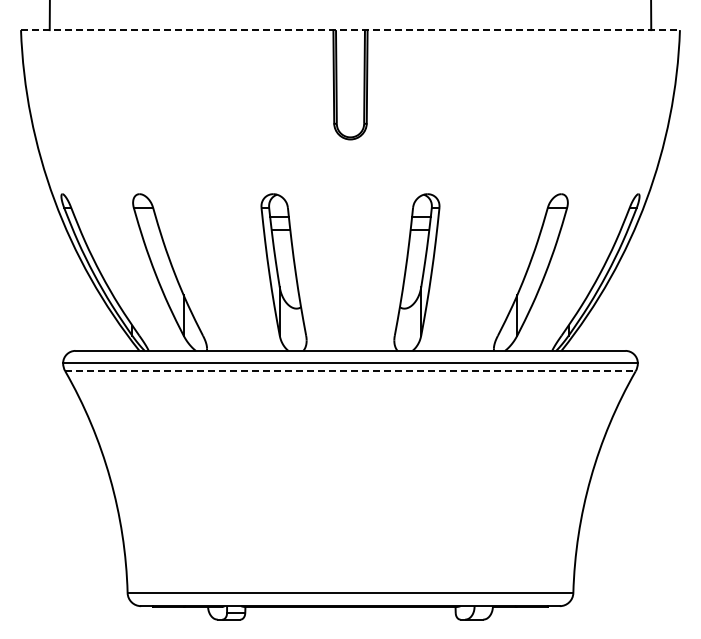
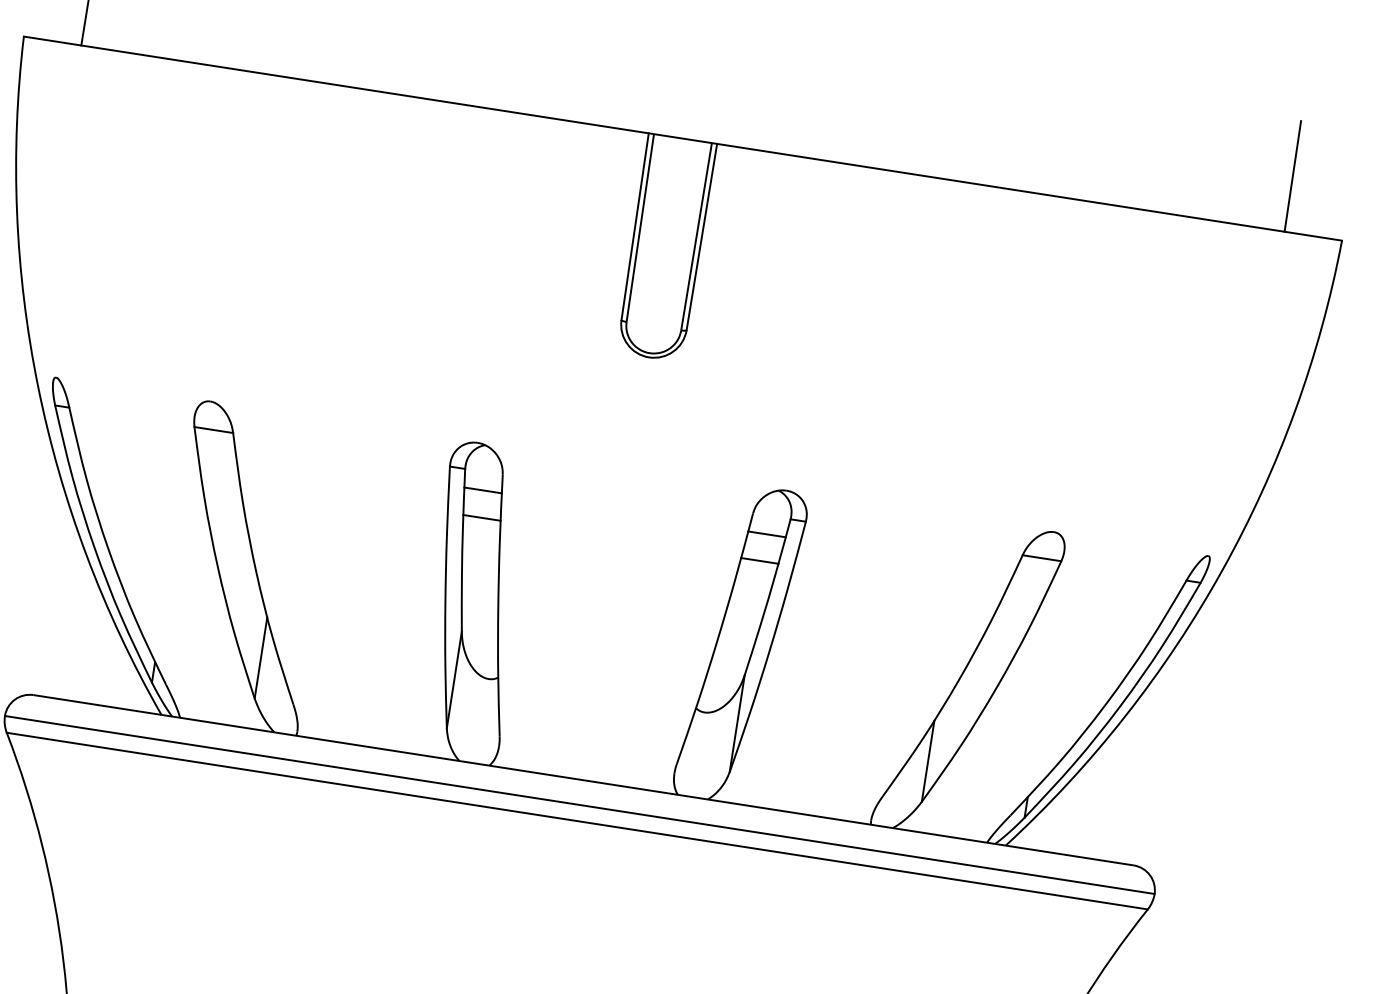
line: (350, 30) -> (682, 139), dashed -> solid
line: (351, 371) -> (579, 821), dashed -> solid

